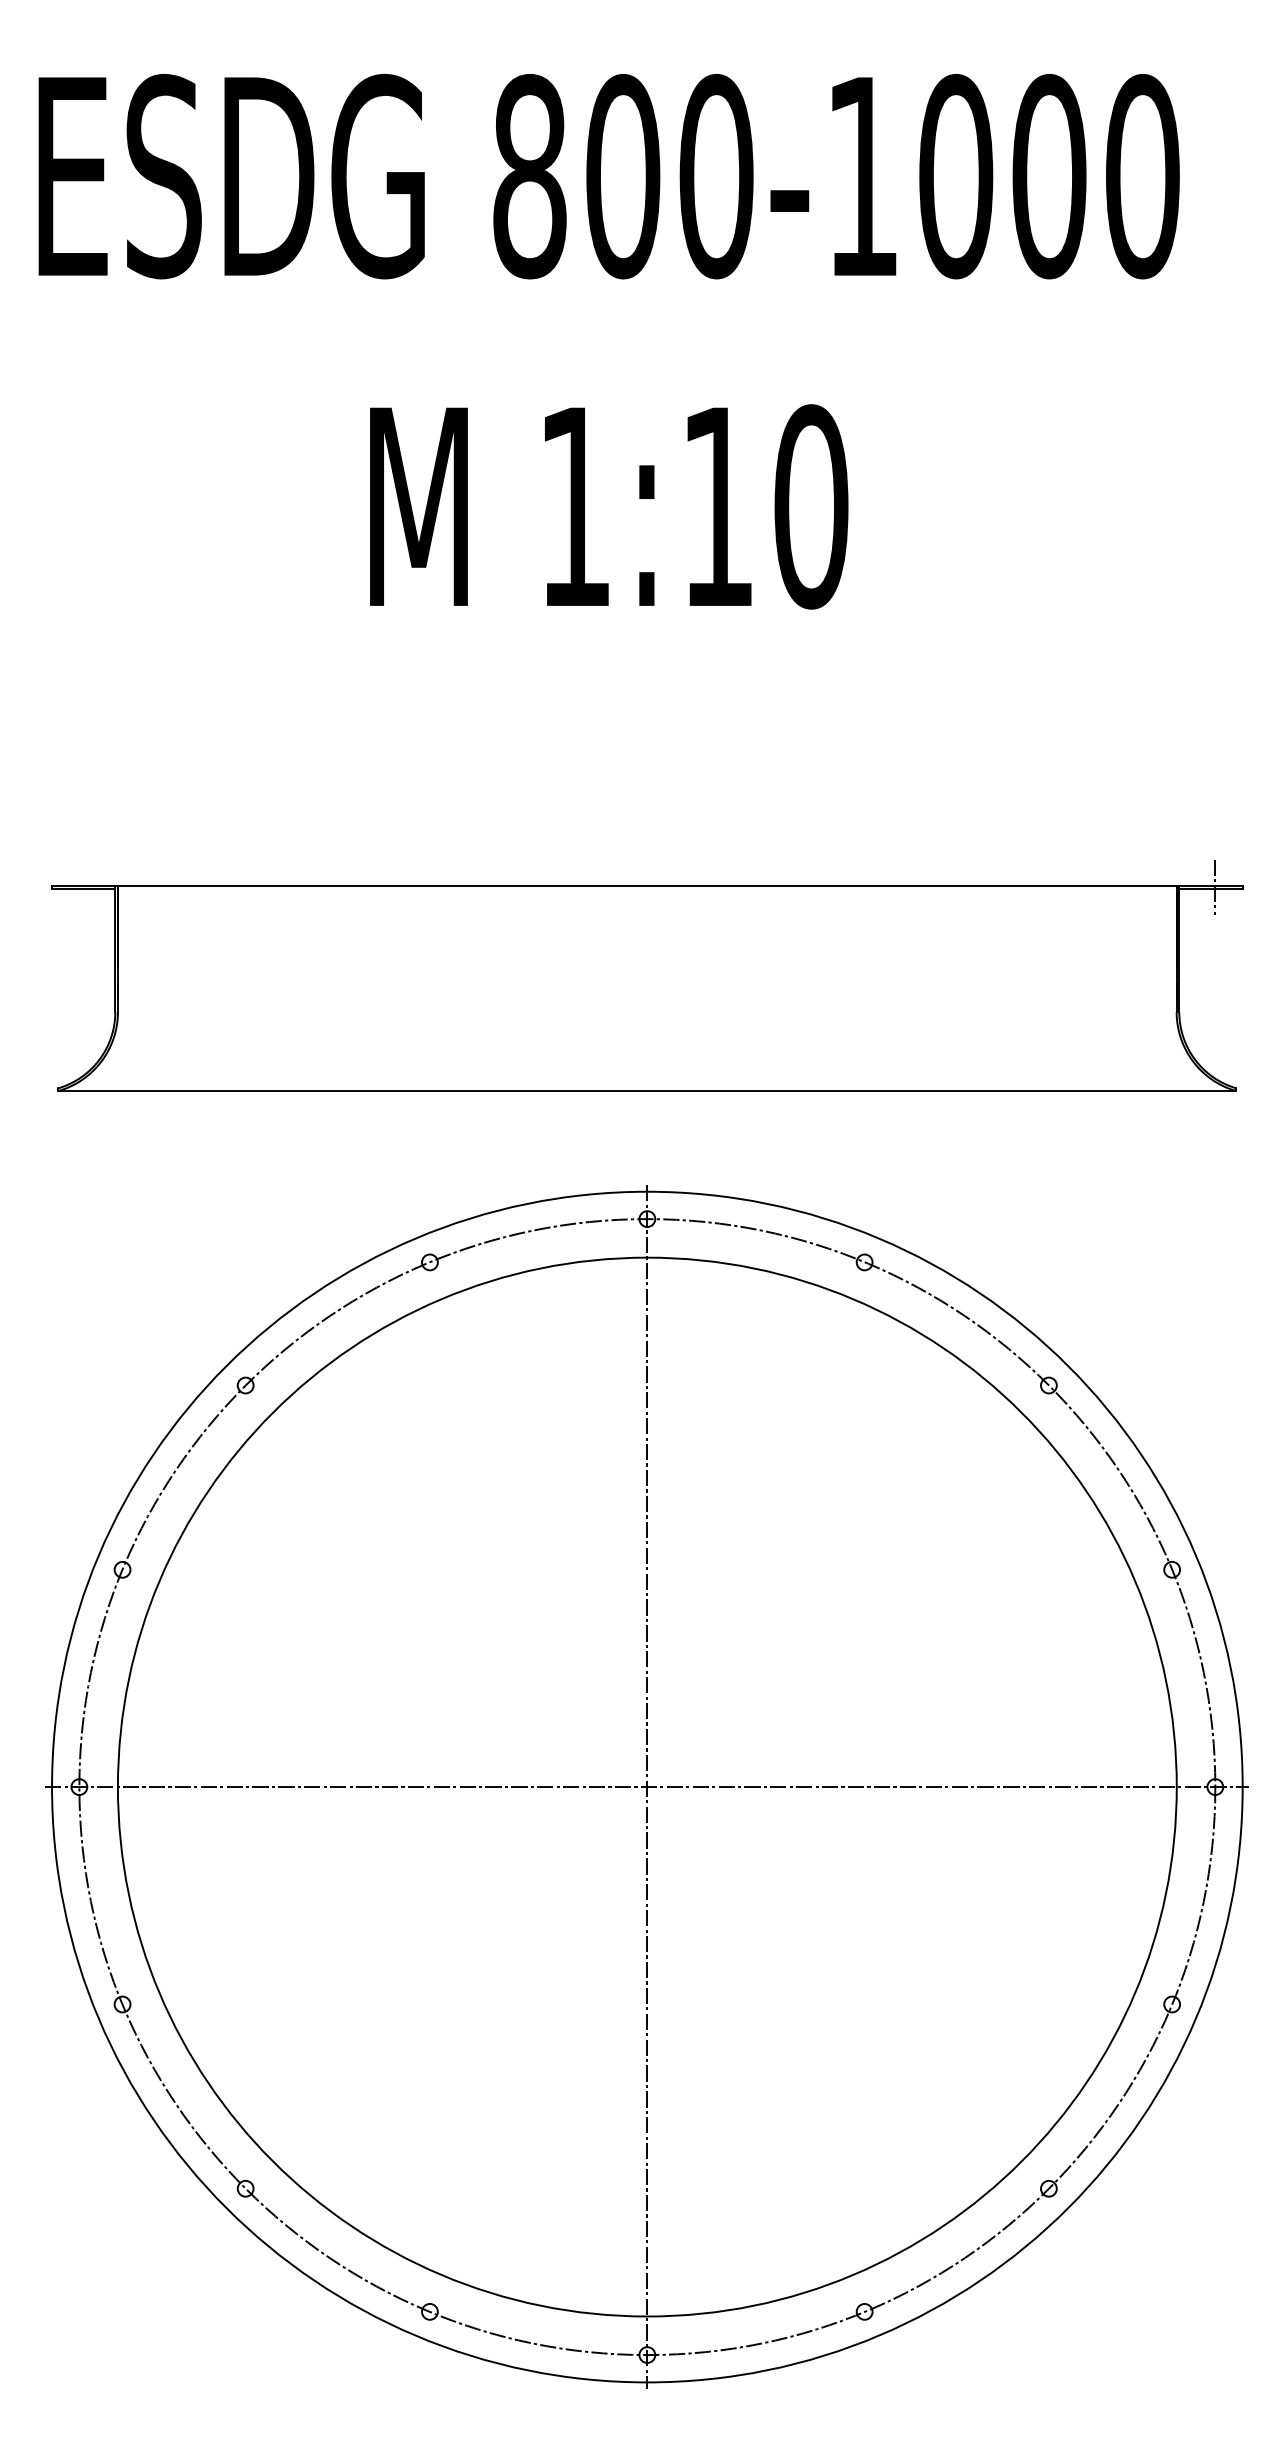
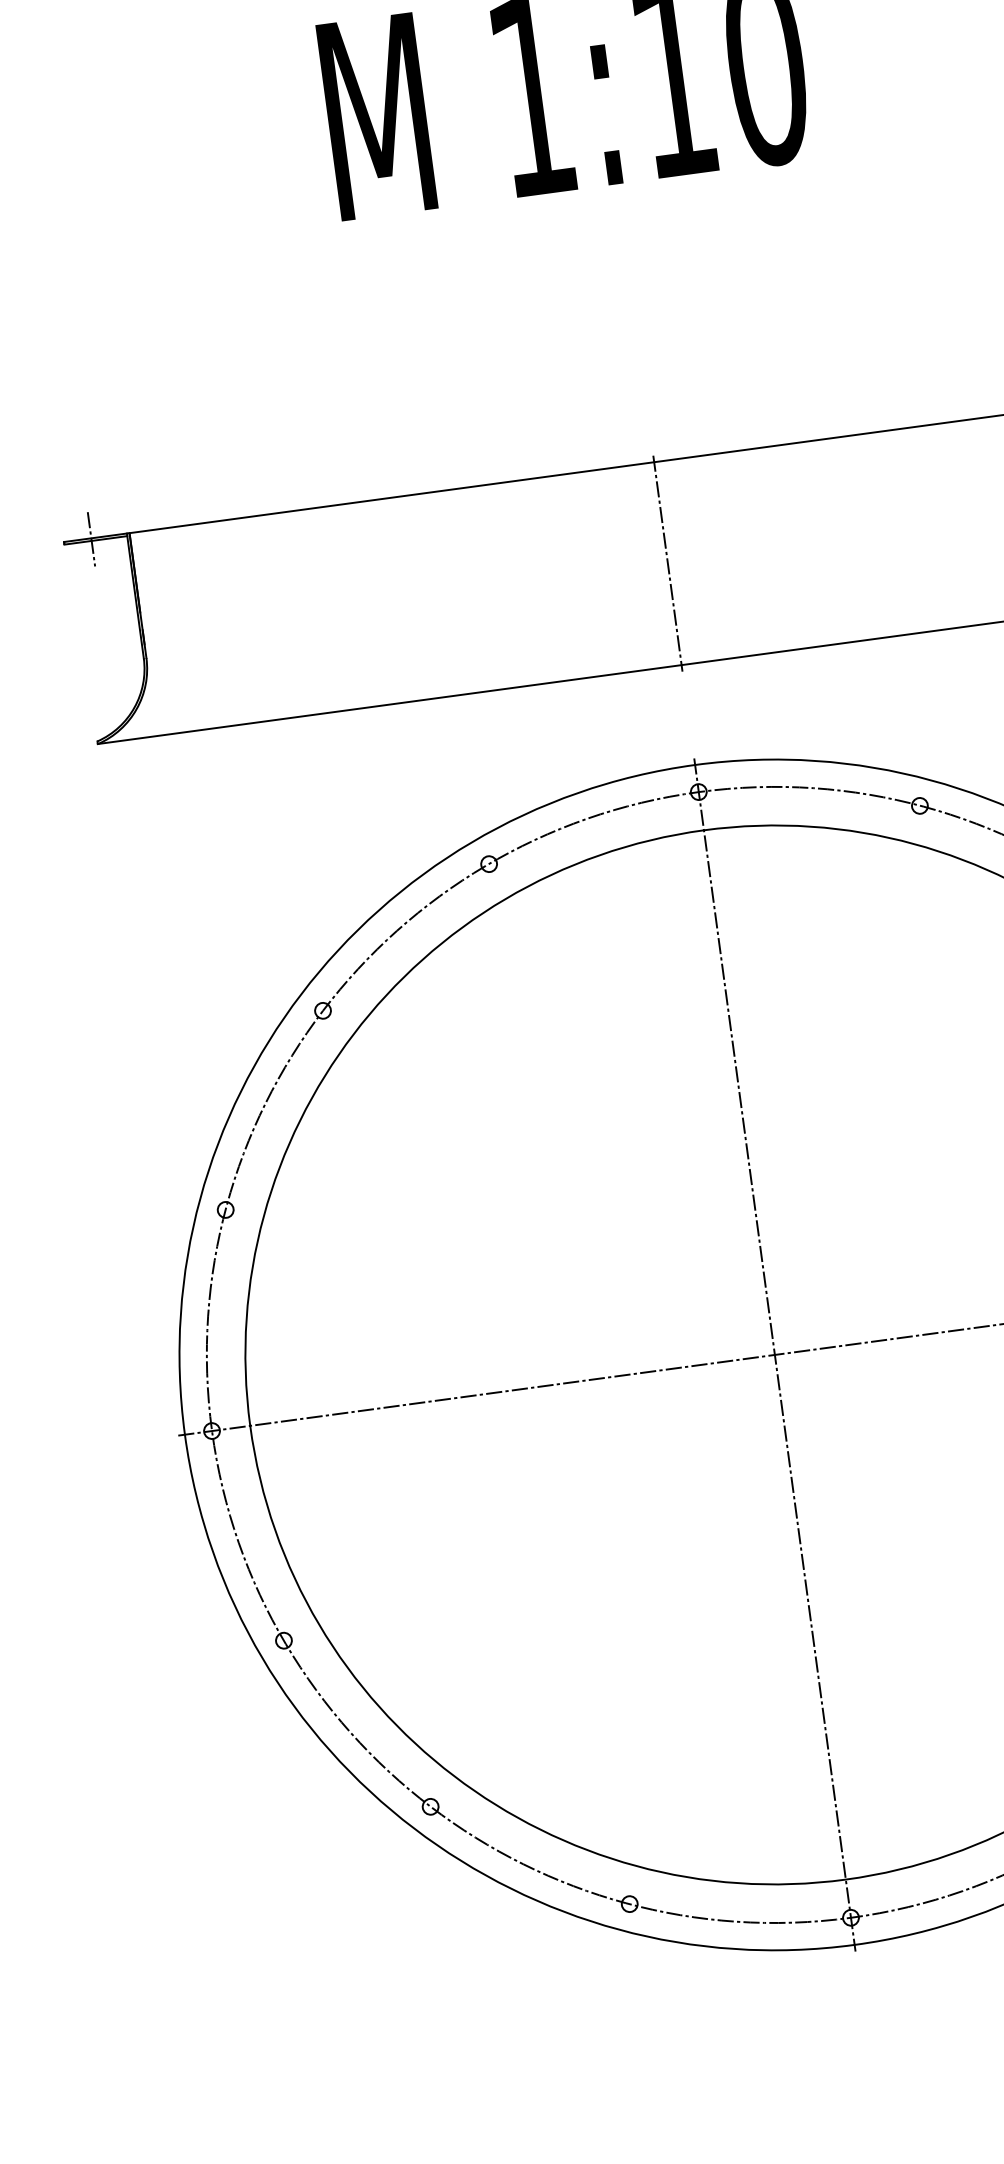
line: (79, 886) -> (91, 538), added
line: (647, 988) -> (668, 563), added

